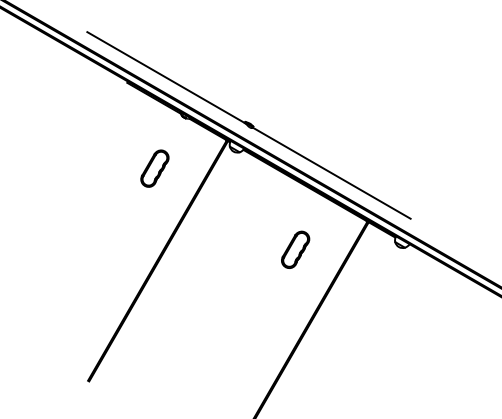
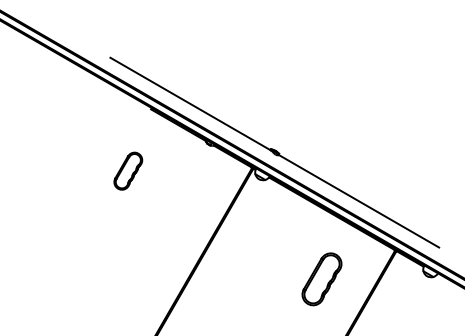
part: (154, 168) -> (127, 171), moved
part: (295, 249) -> (322, 278), size x1.4

